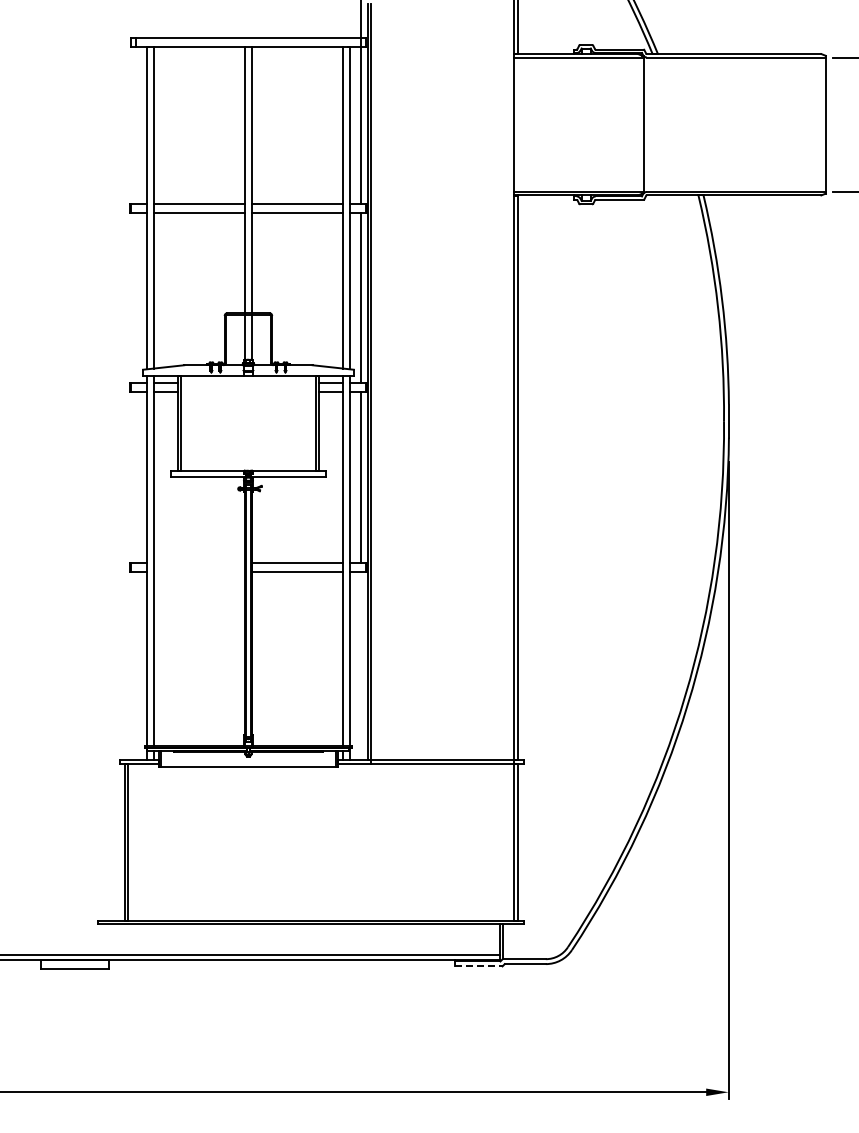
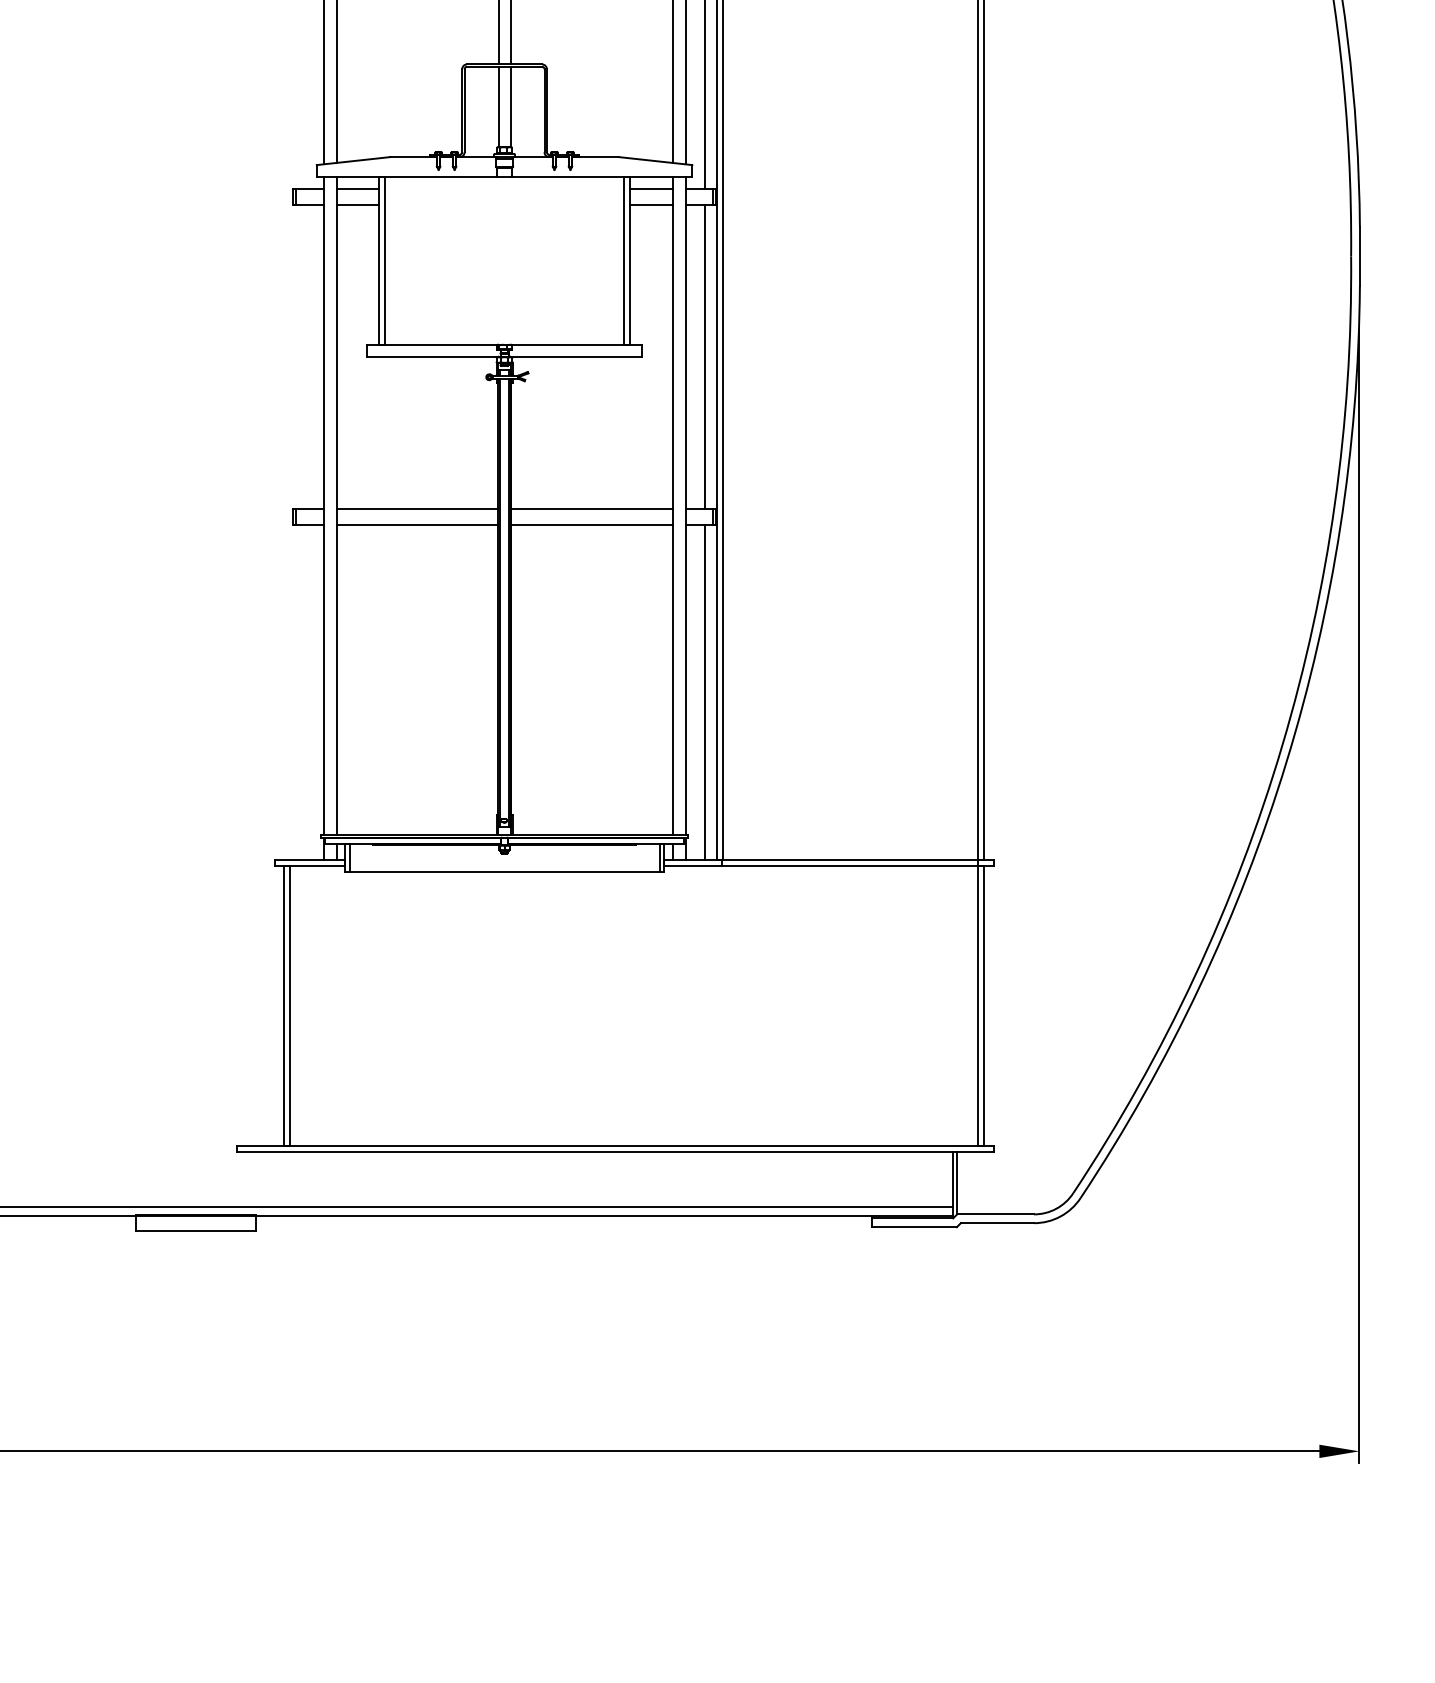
line: (199, 562) -> (417, 508), added
line: (199, 571) -> (417, 524), added
line: (361, 665) -> (705, 691), added
line: (478, 966) -> (914, 1227), dashed -> solid

